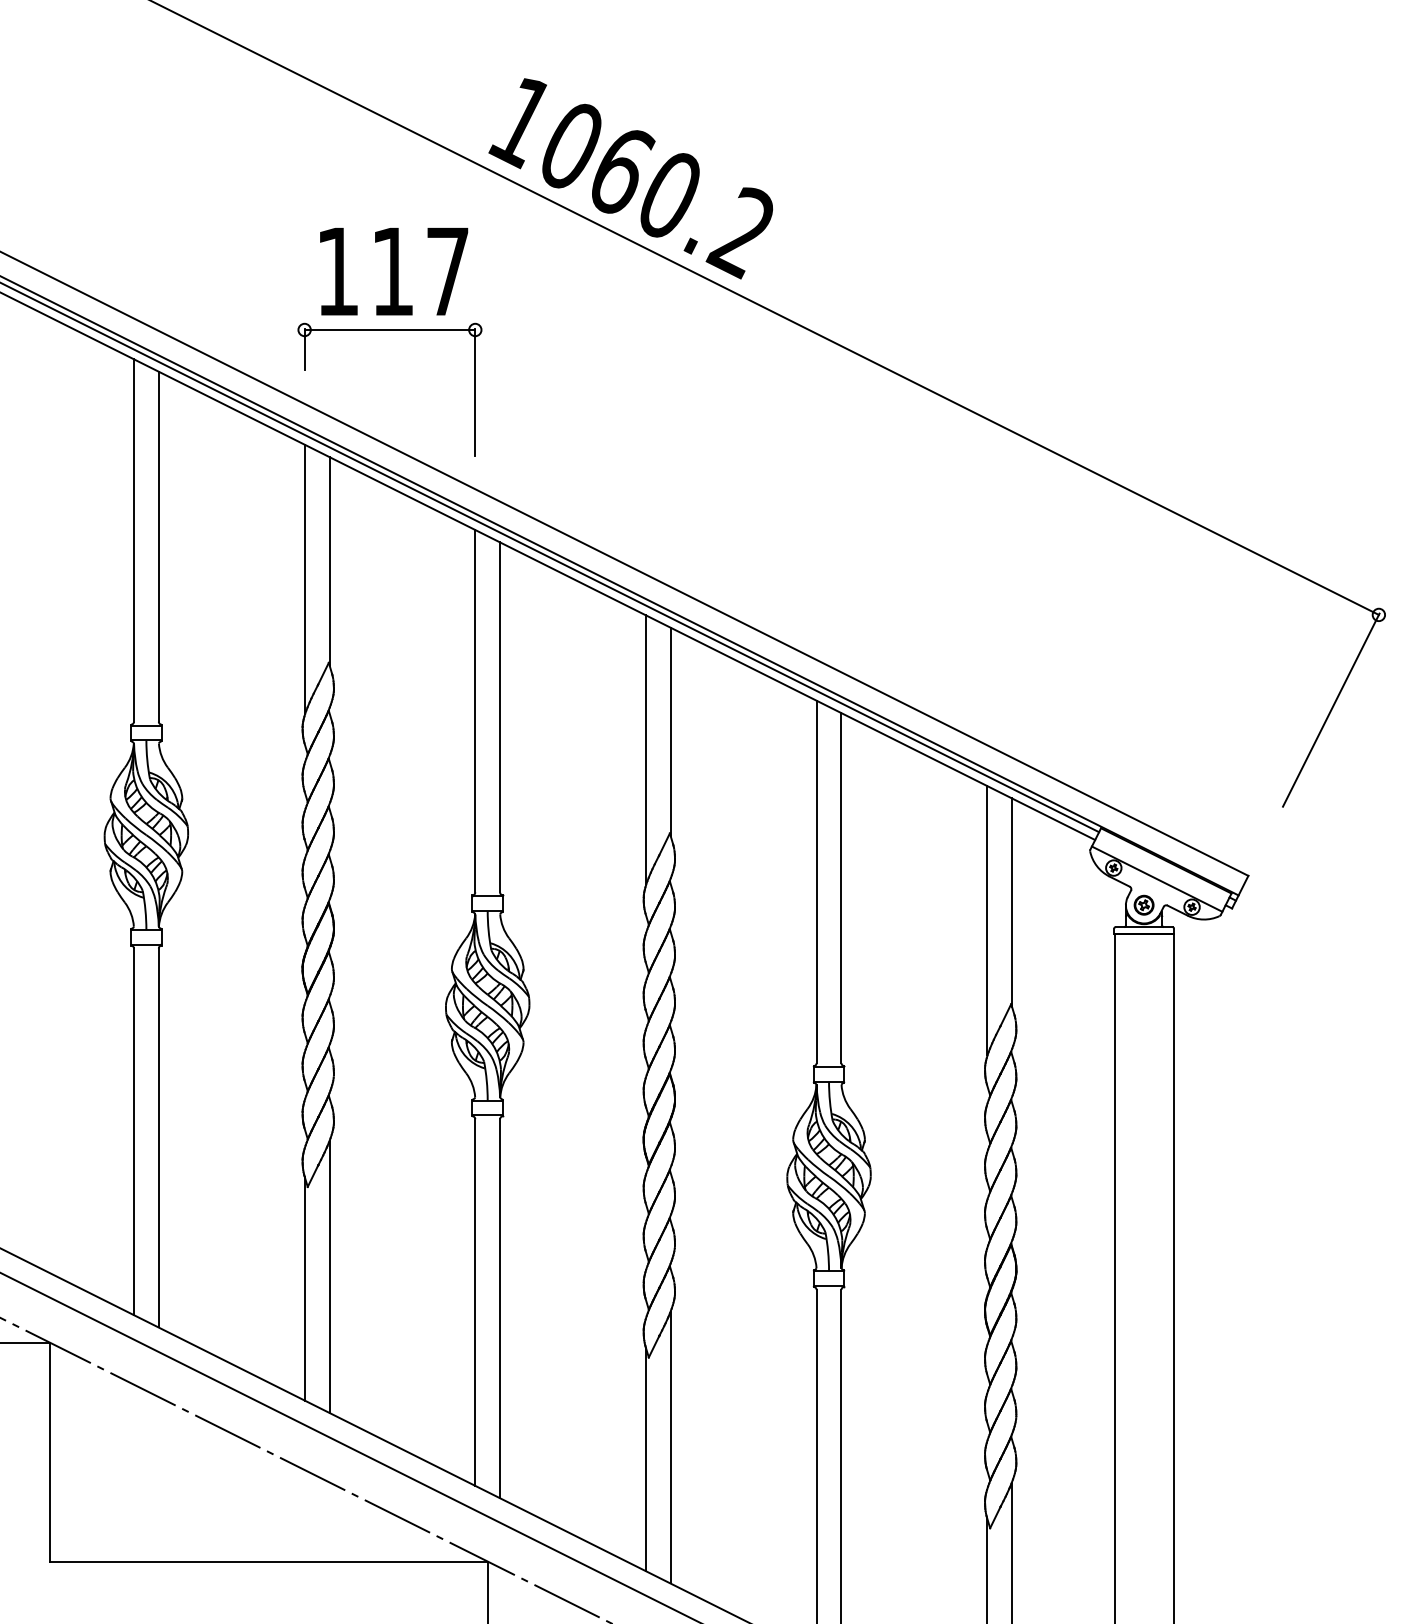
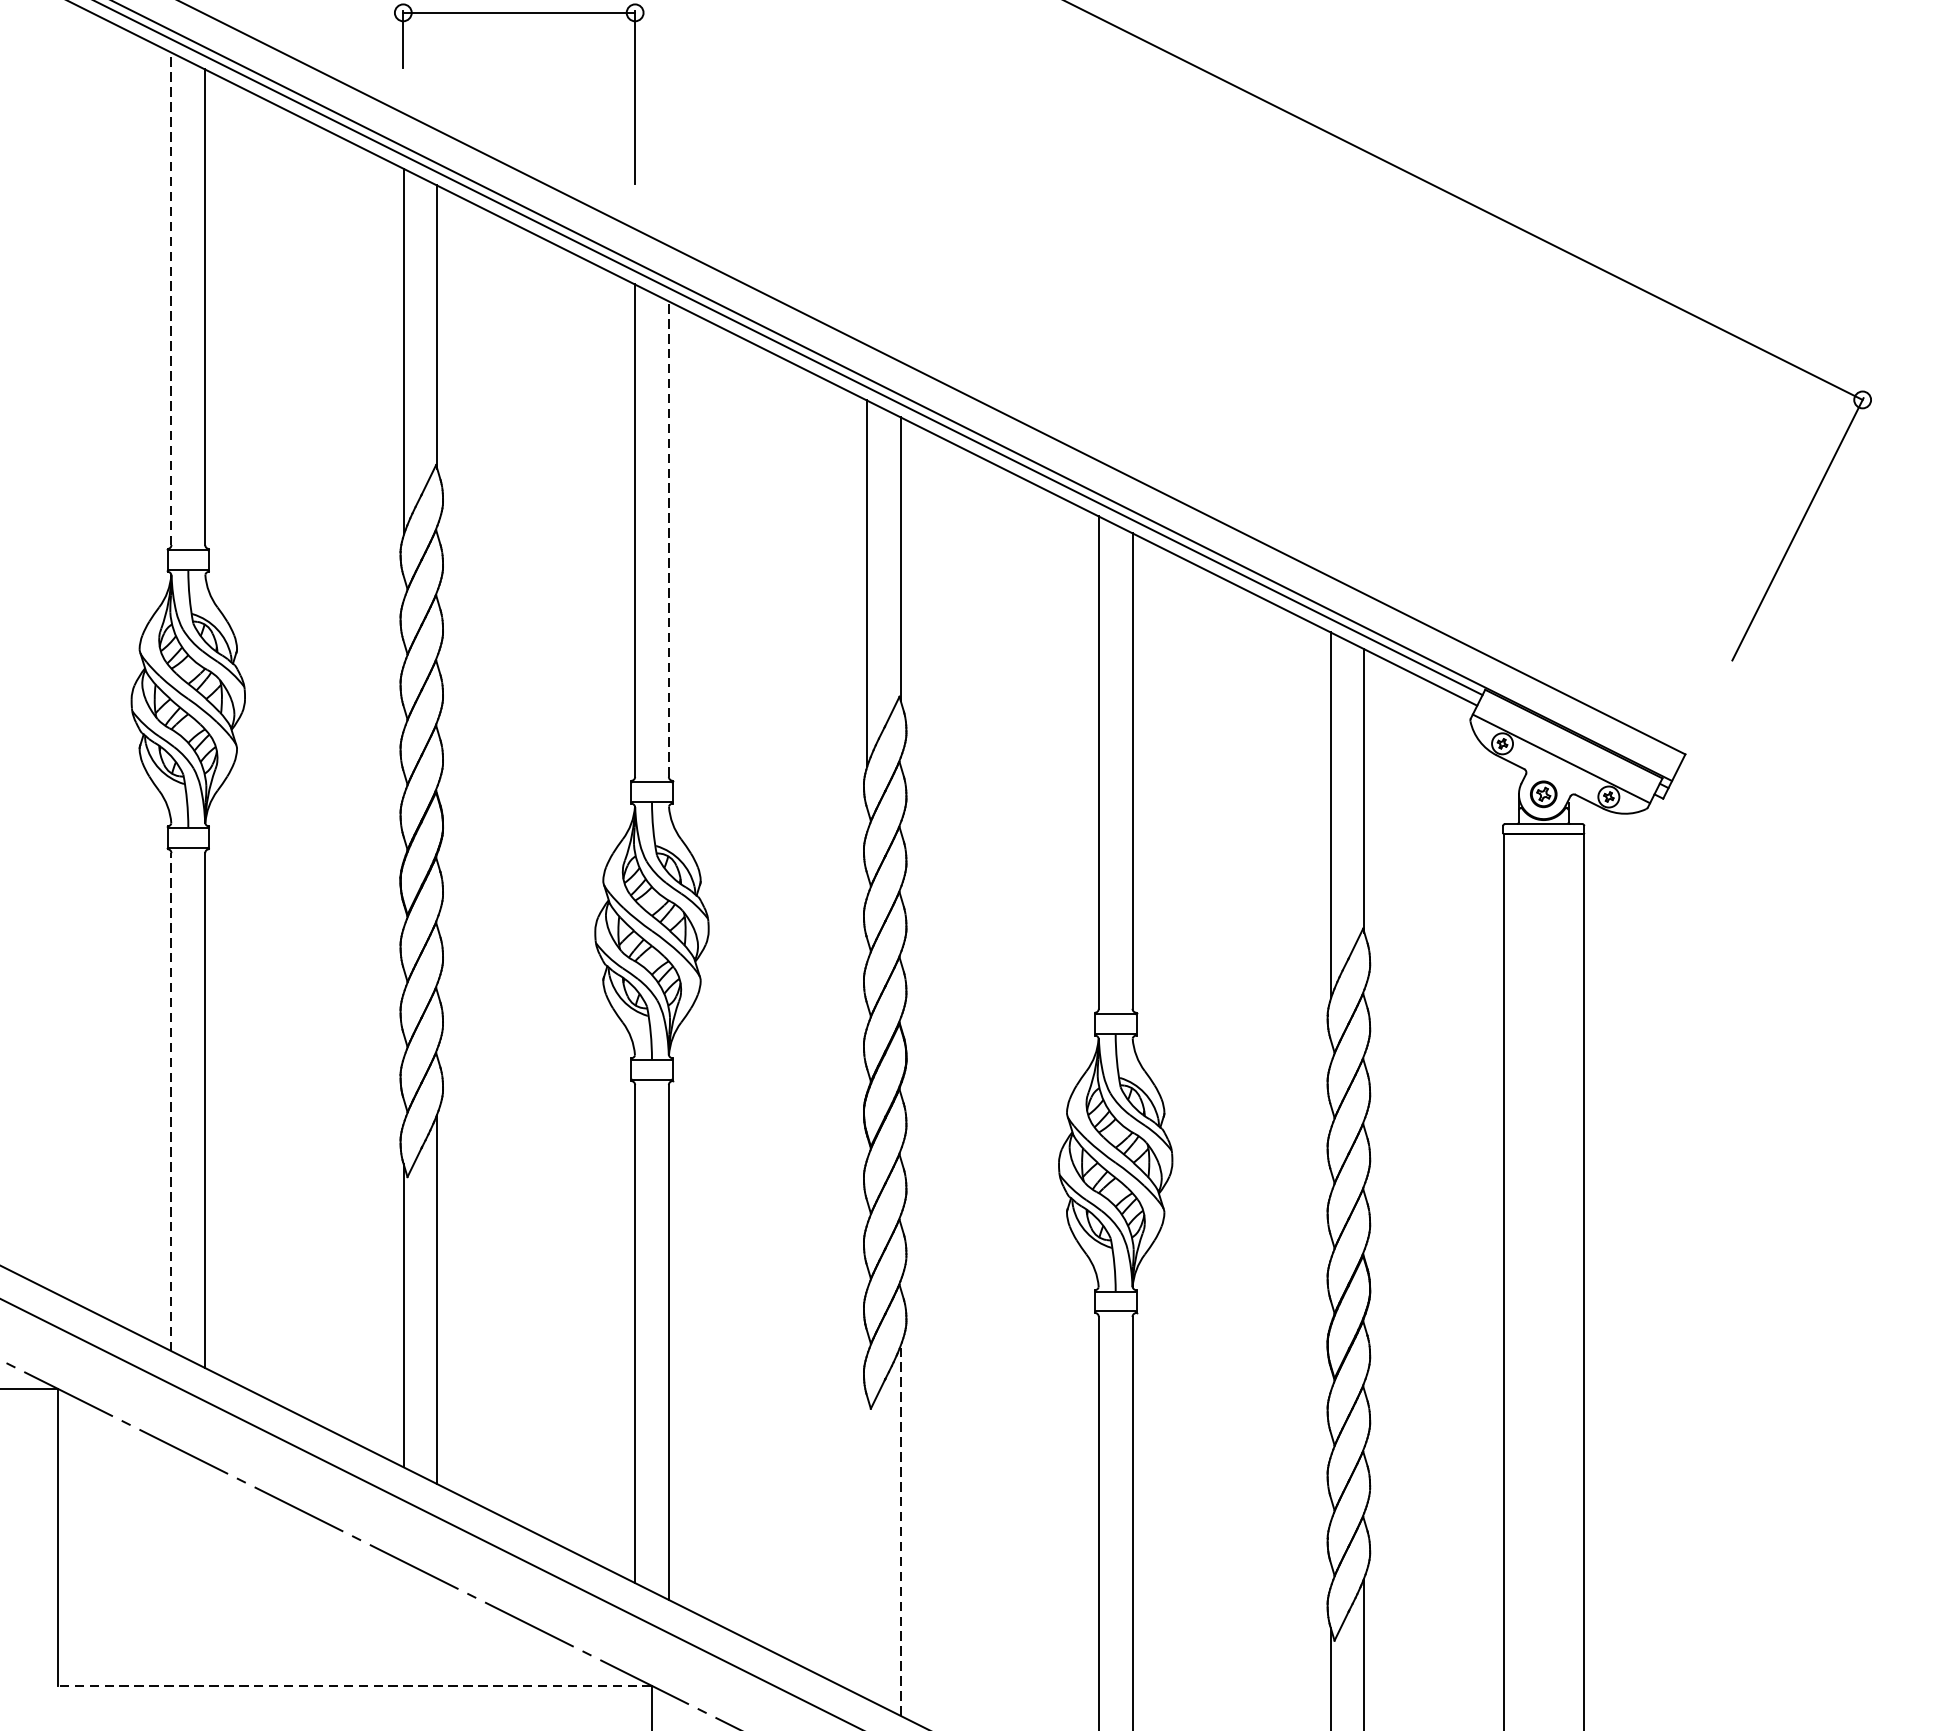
line: (134, 539) -> (172, 297), solid -> dashed
line: (500, 716) -> (669, 537), solid -> dashed
line: (134, 1131) -> (172, 1101), solid -> dashed
line: (670, 1447) -> (900, 1530), solid -> dashed
line: (645, 1459) -> (866, 1547), removed
line: (268, 1561) -> (354, 1685), solid -> dashed

